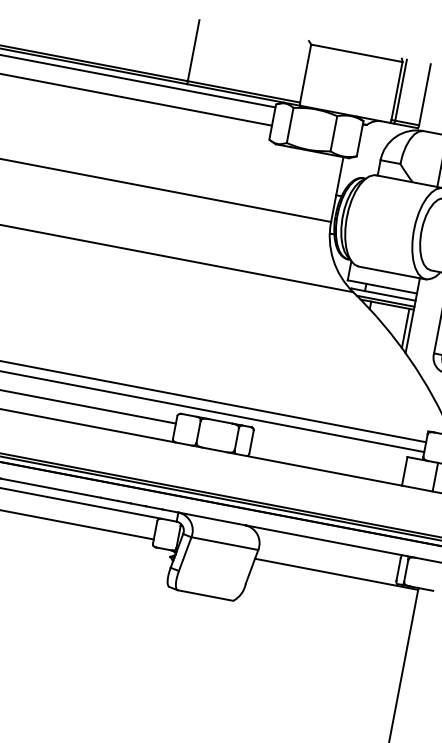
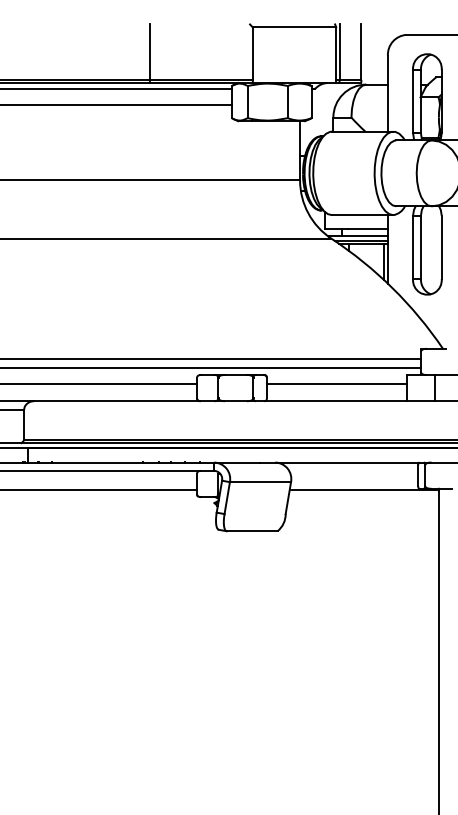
line: (328, 452) -> (336, 384), added

